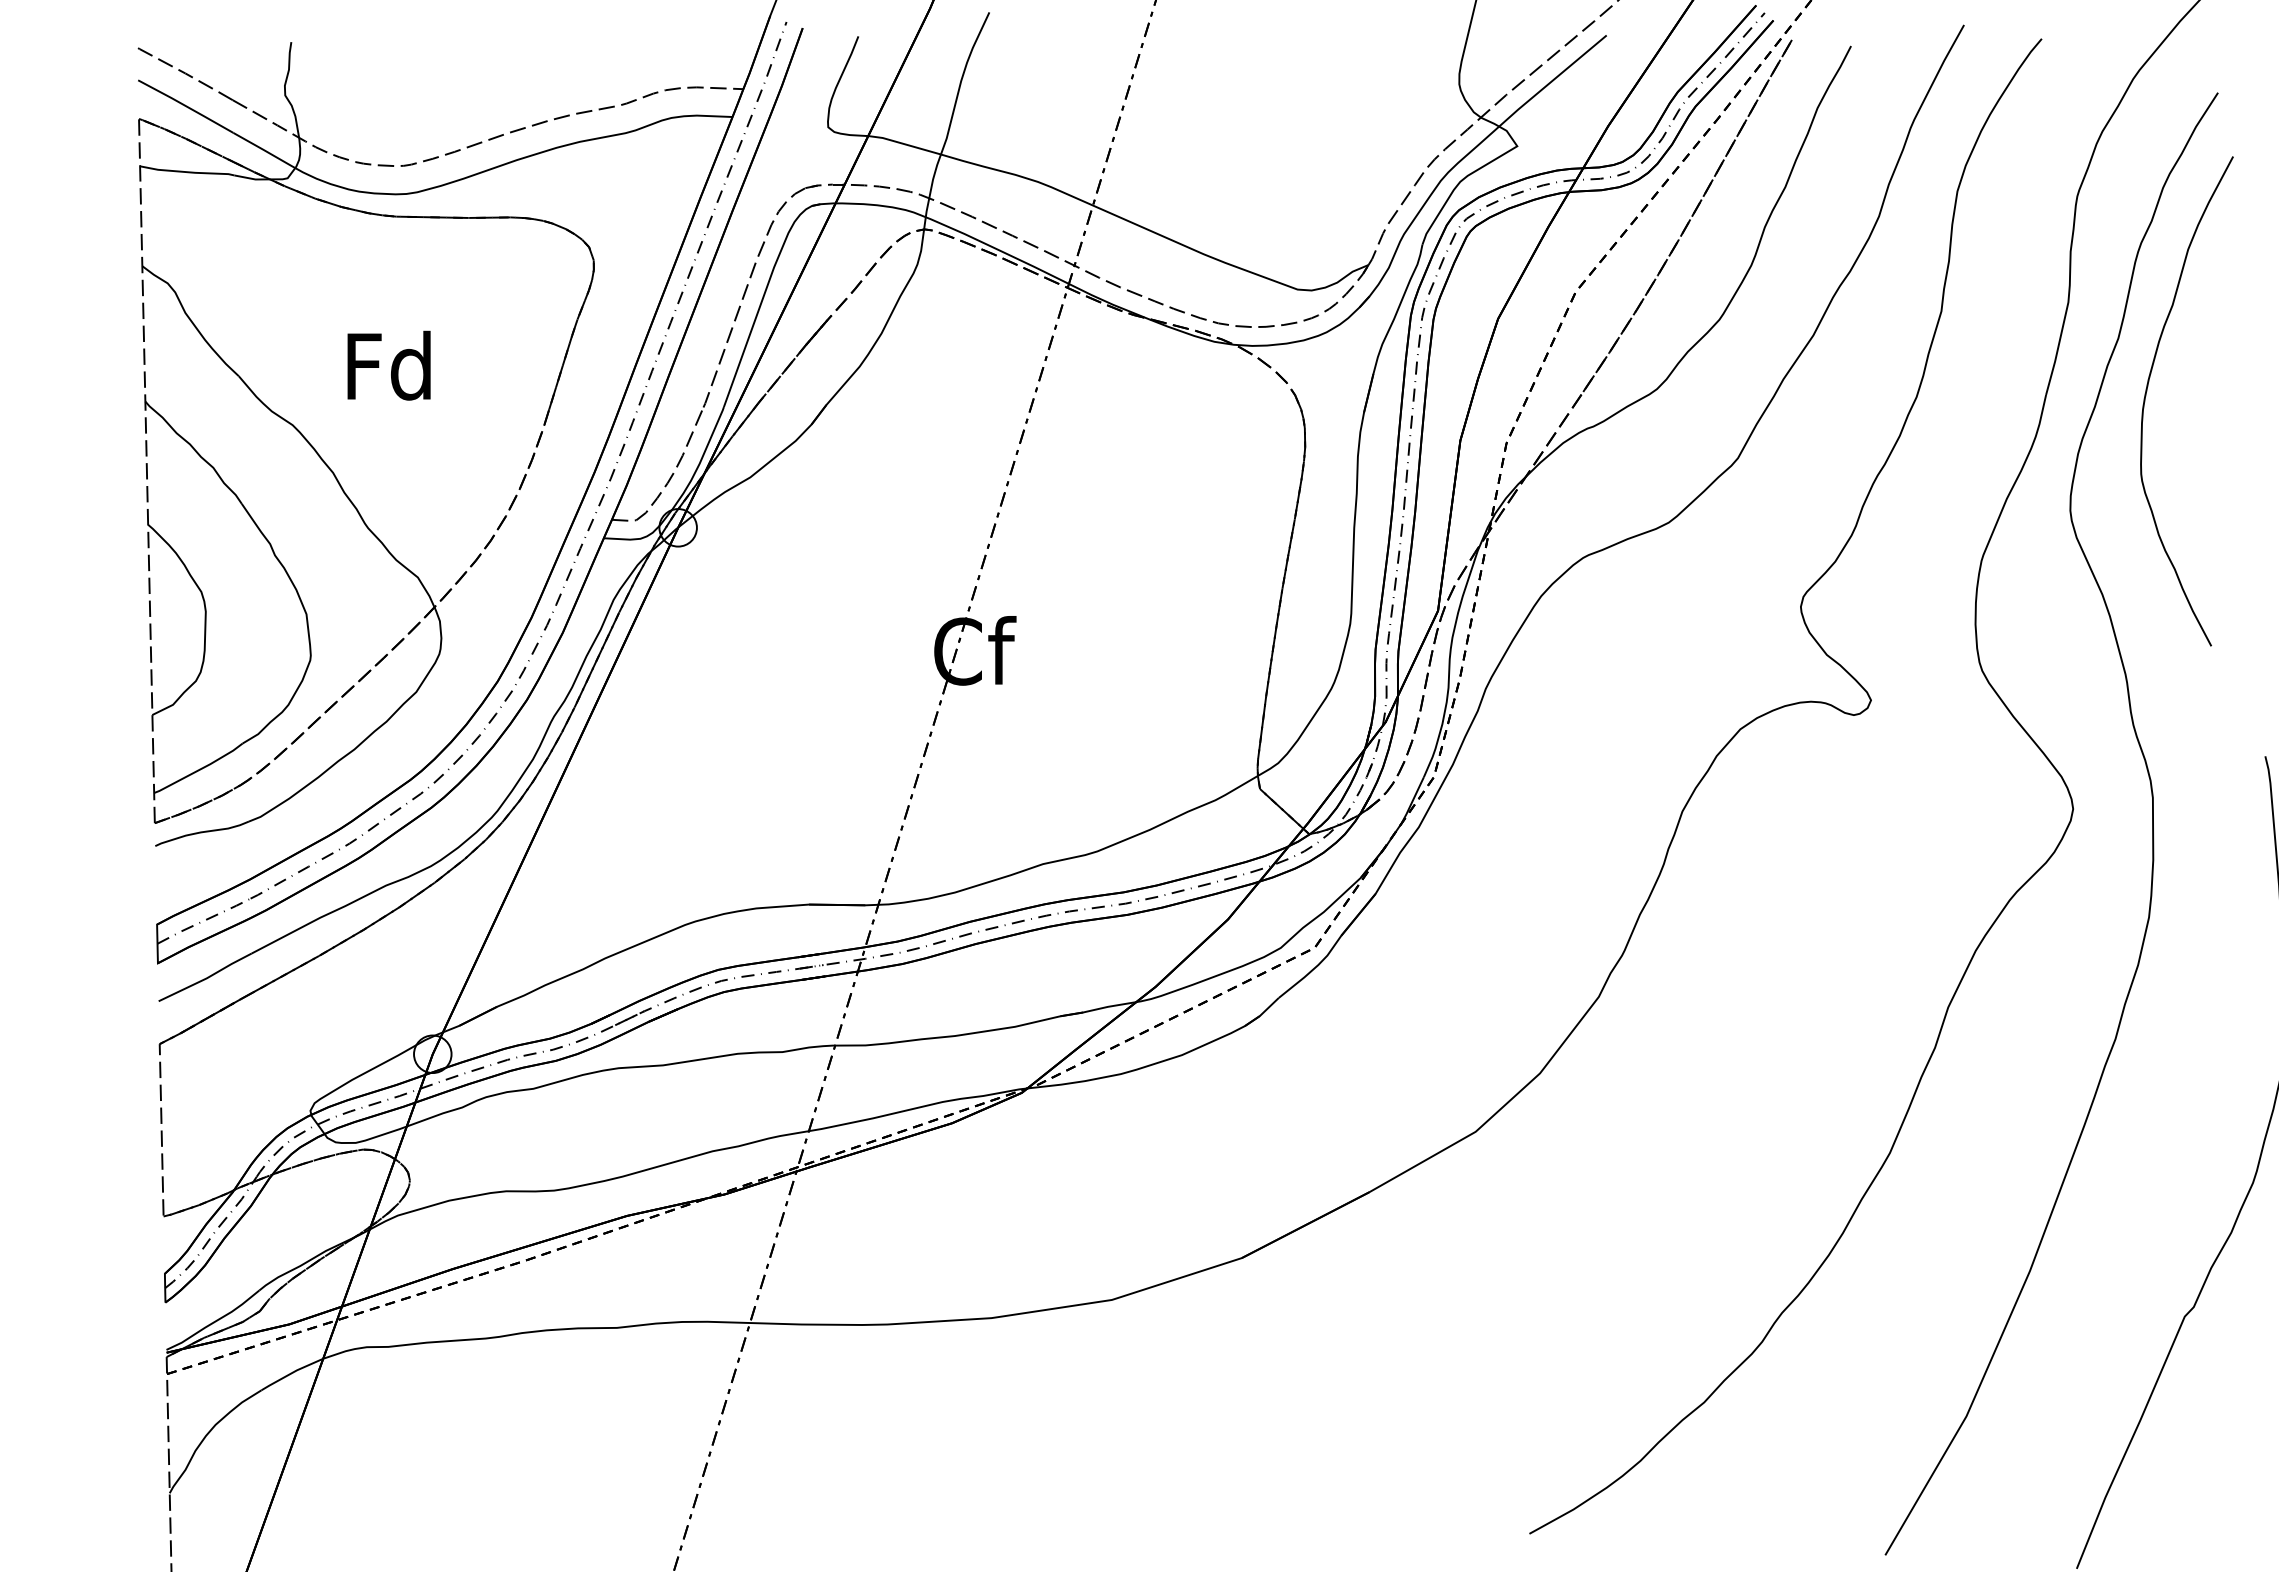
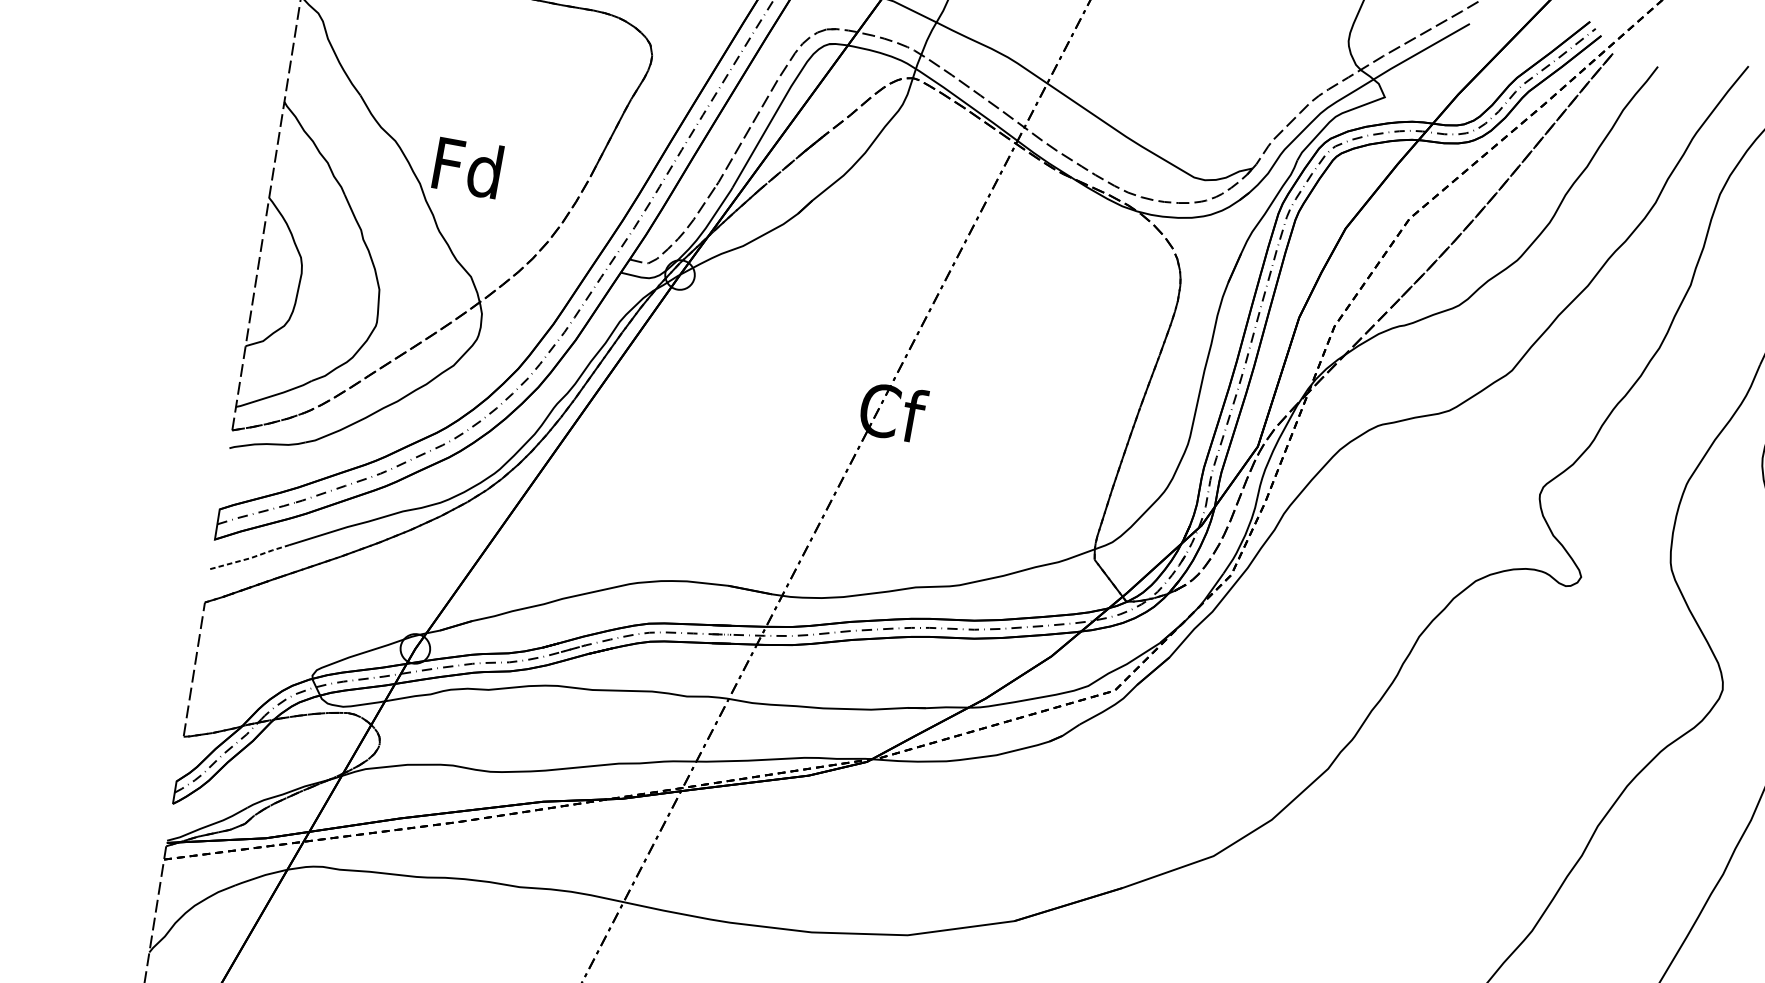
text: (388, 365) -> (467, 167), moved
line: (206, 978) -> (250, 558), solid -> dashed

